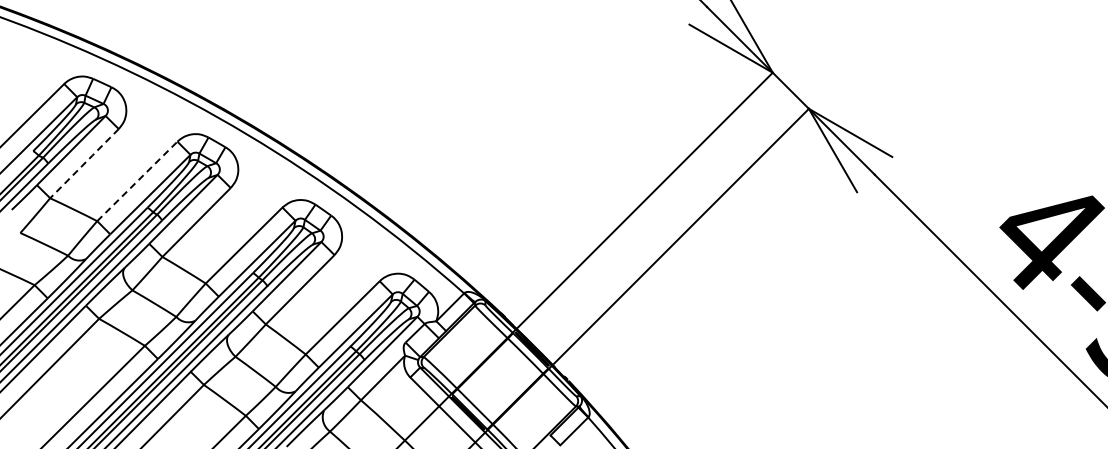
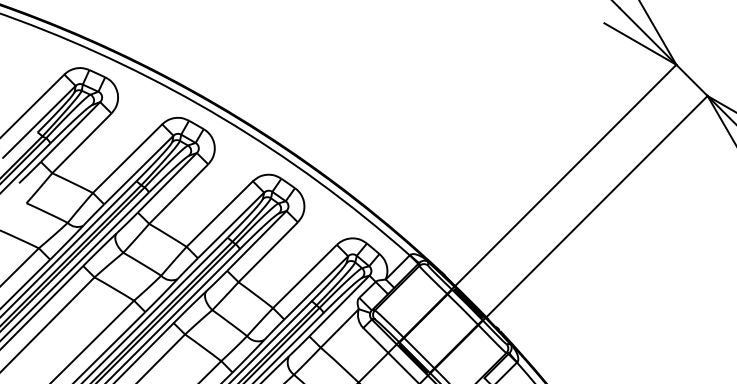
line: (85, 163) -> (82, 143), dashed -> solid
line: (137, 181) -> (127, 158), dashed -> solid

